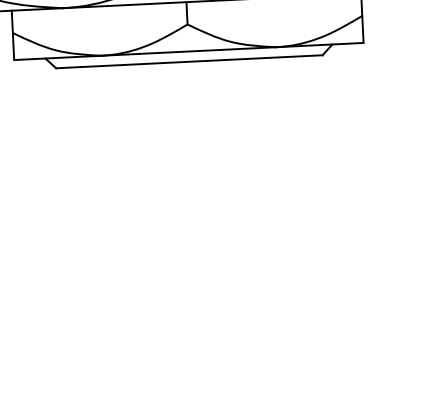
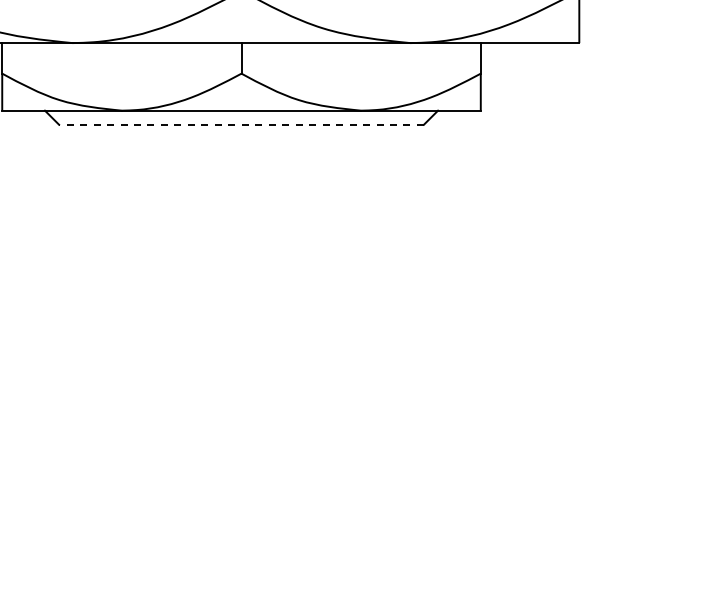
line: (189, 61) -> (241, 124), solid -> dashed

